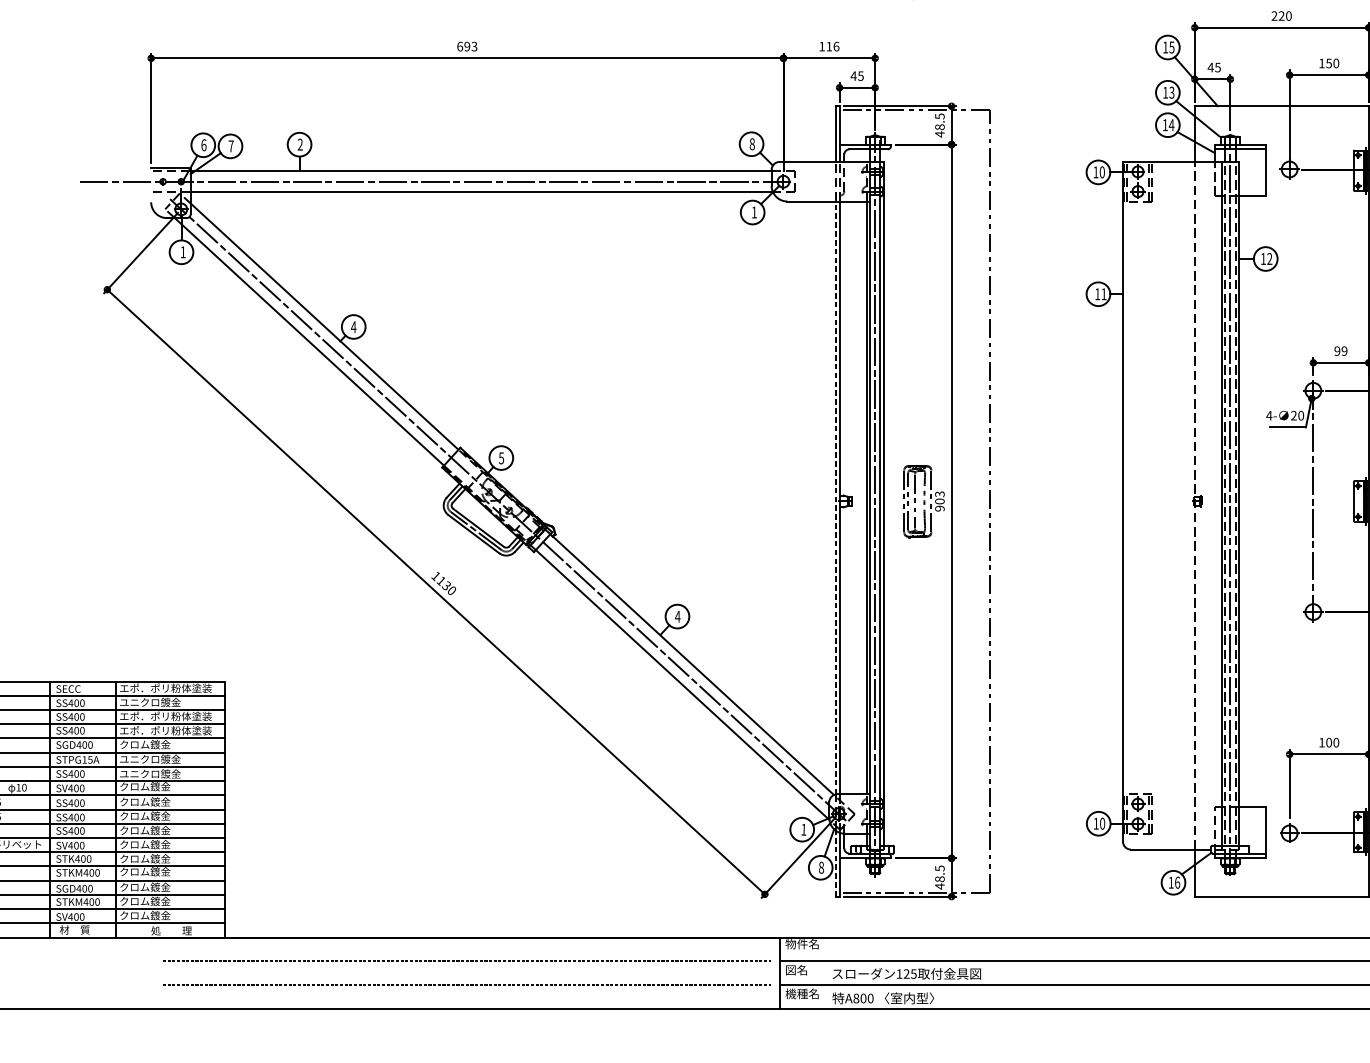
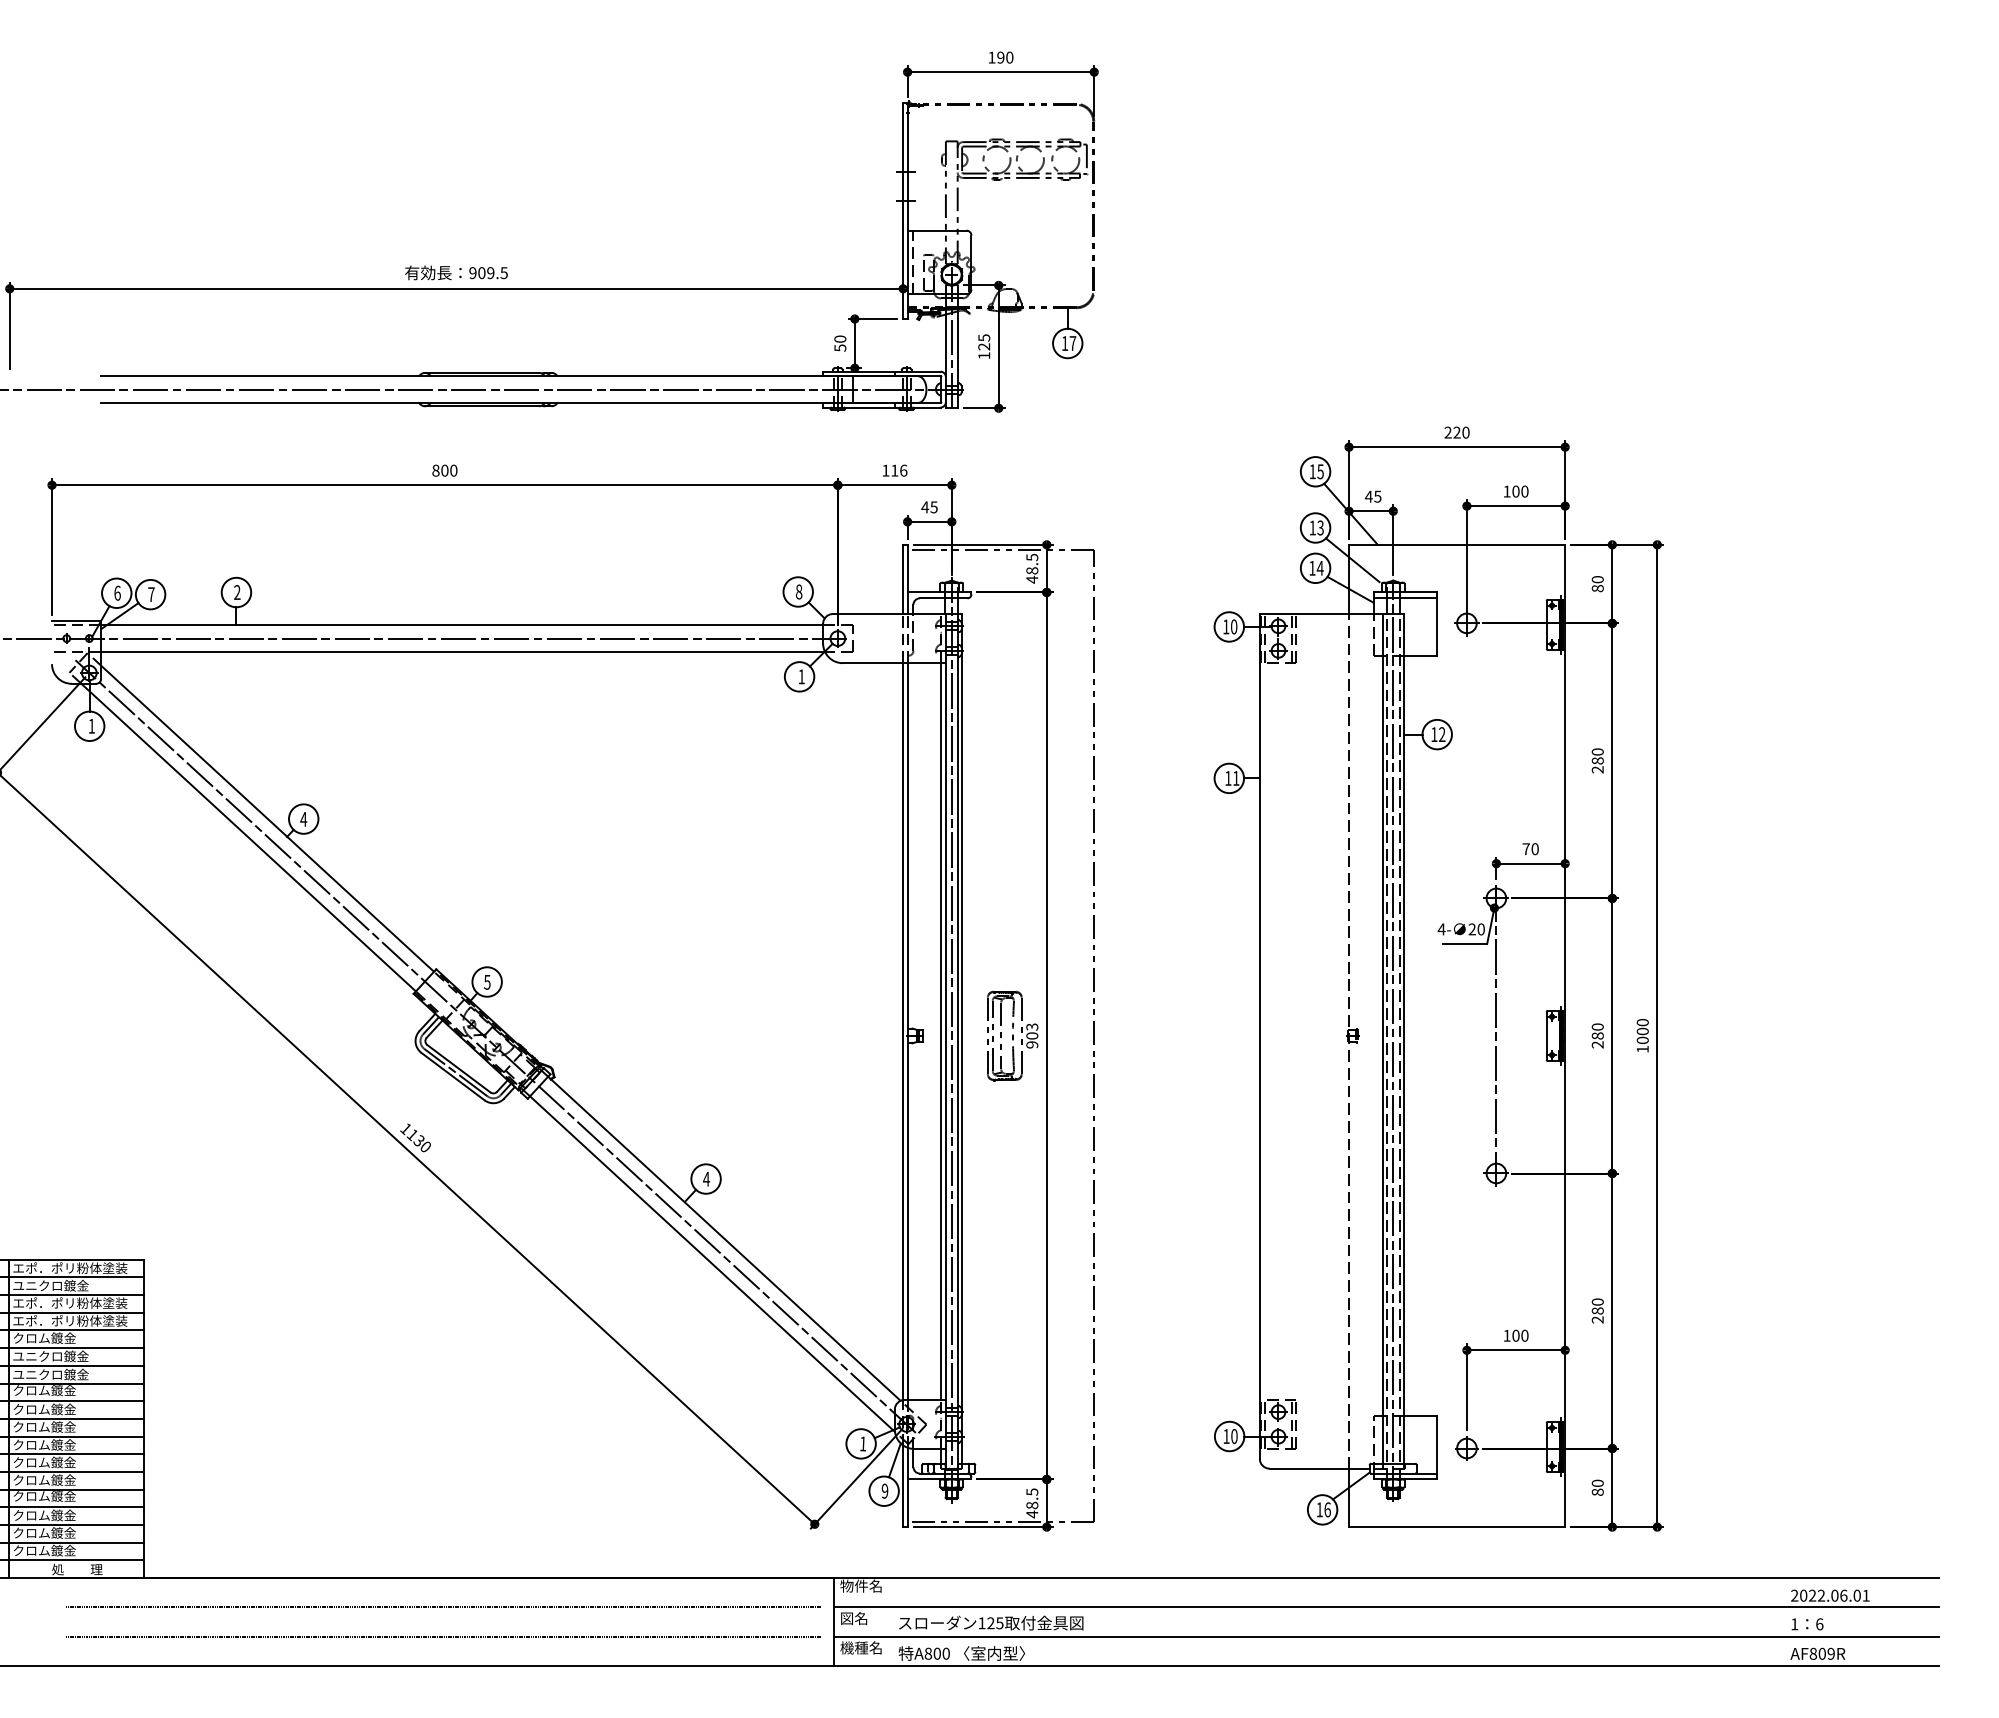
text: (466, 46) -> (444, 470), 693 -> 800
text: (1328, 63) -> (1515, 491), 150 -> 100
text: (1340, 351) -> (1530, 849), 99 -> 70
line: (836, 497) -> (903, 1031), dashed -> solid
line: (836, 863) -> (903, 1486), dashed -> solid
text: (821, 867) -> (884, 1490), 8 -> 9

